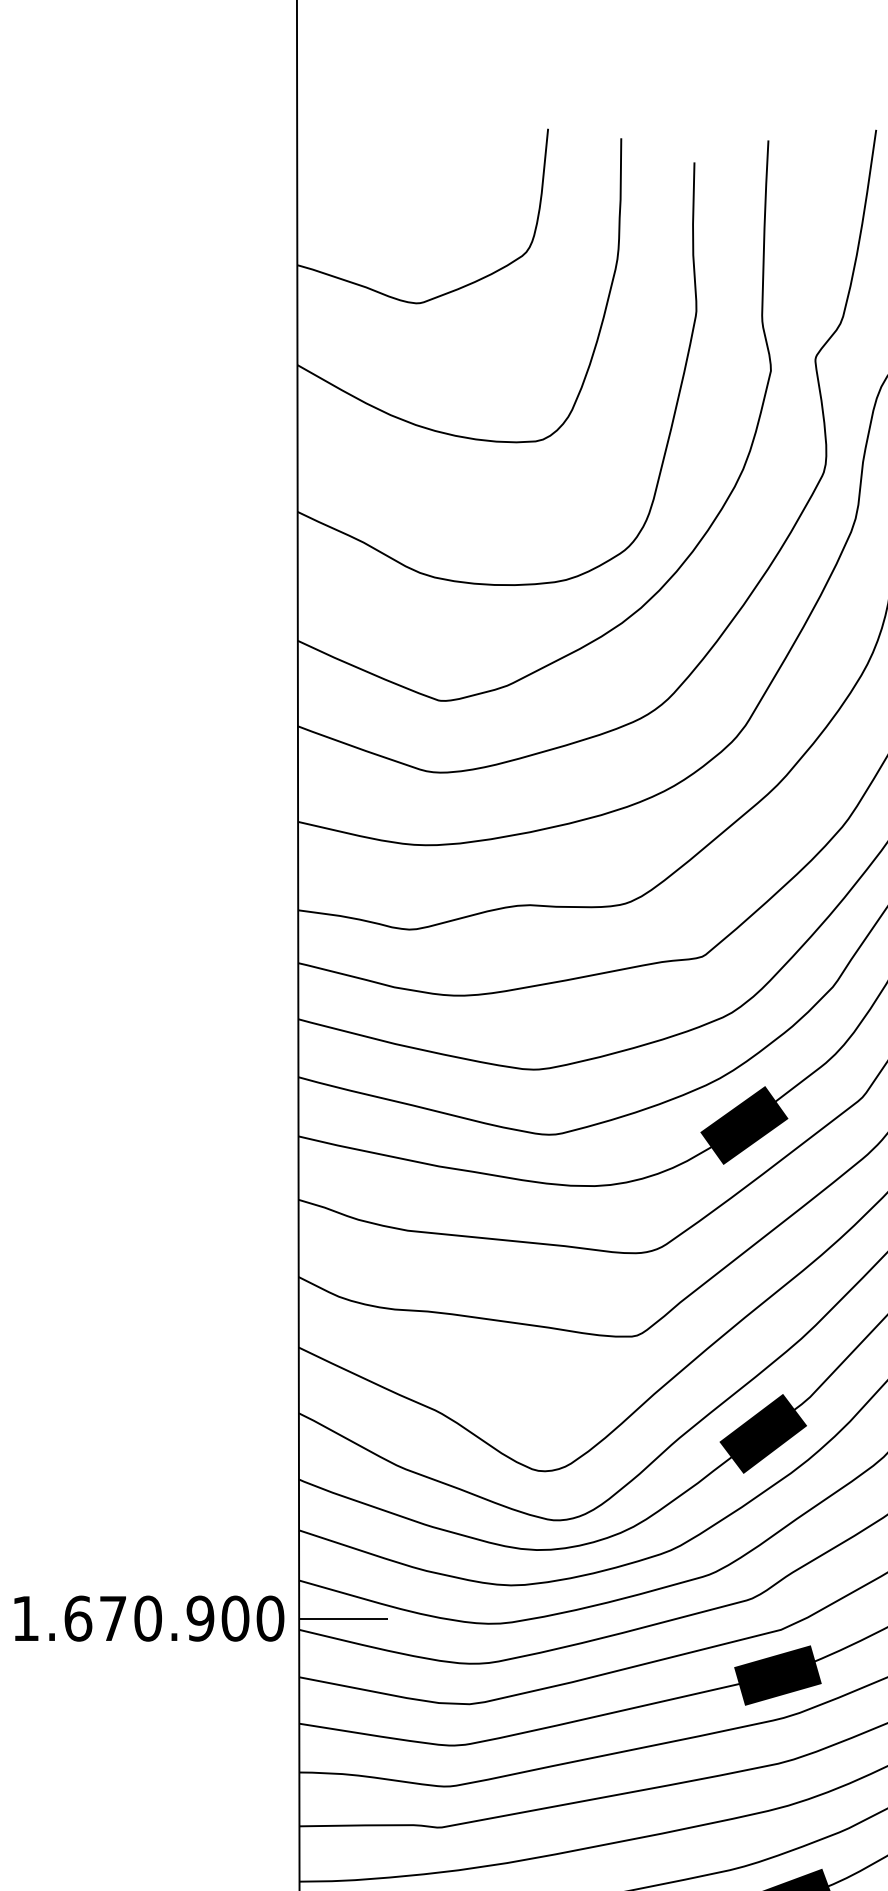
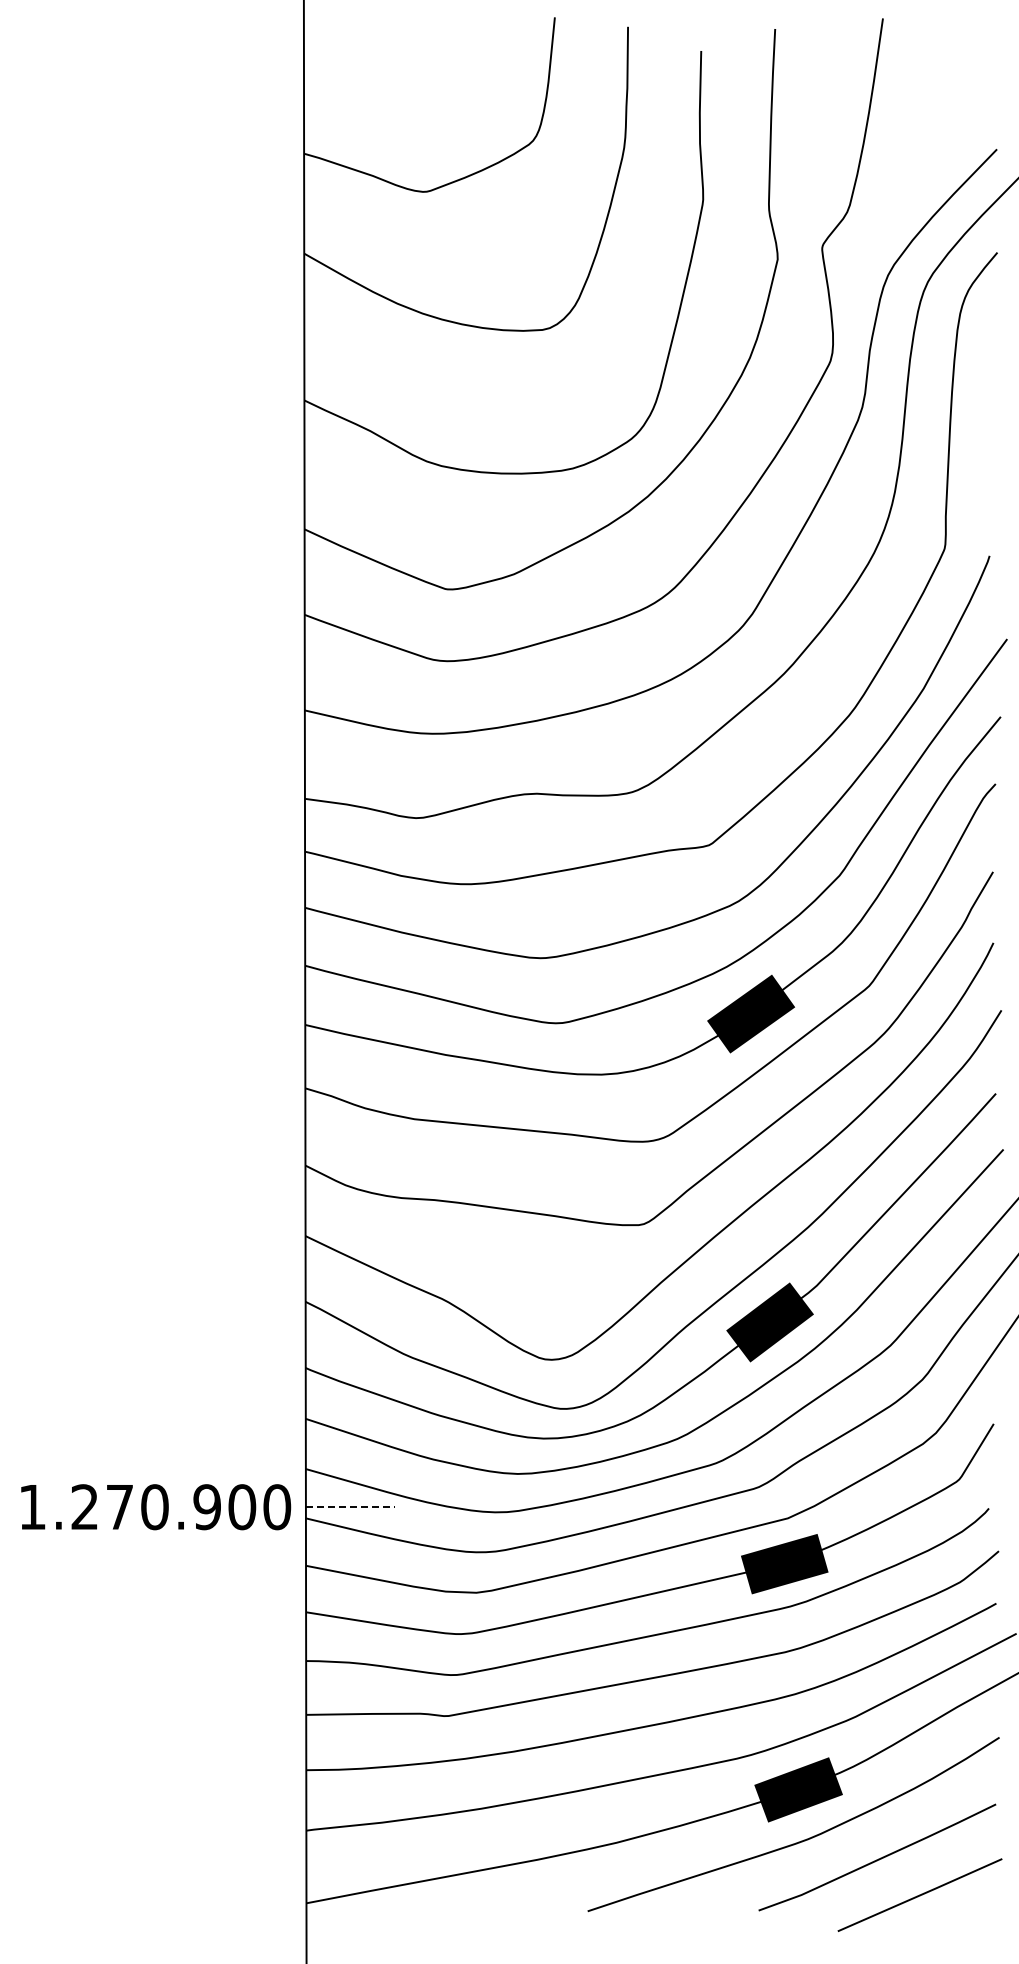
text: (78, 1618) -> (85, 1507), 1.670.900 -> 1.270.900
line: (343, 1618) -> (350, 1507), solid -> dashed

